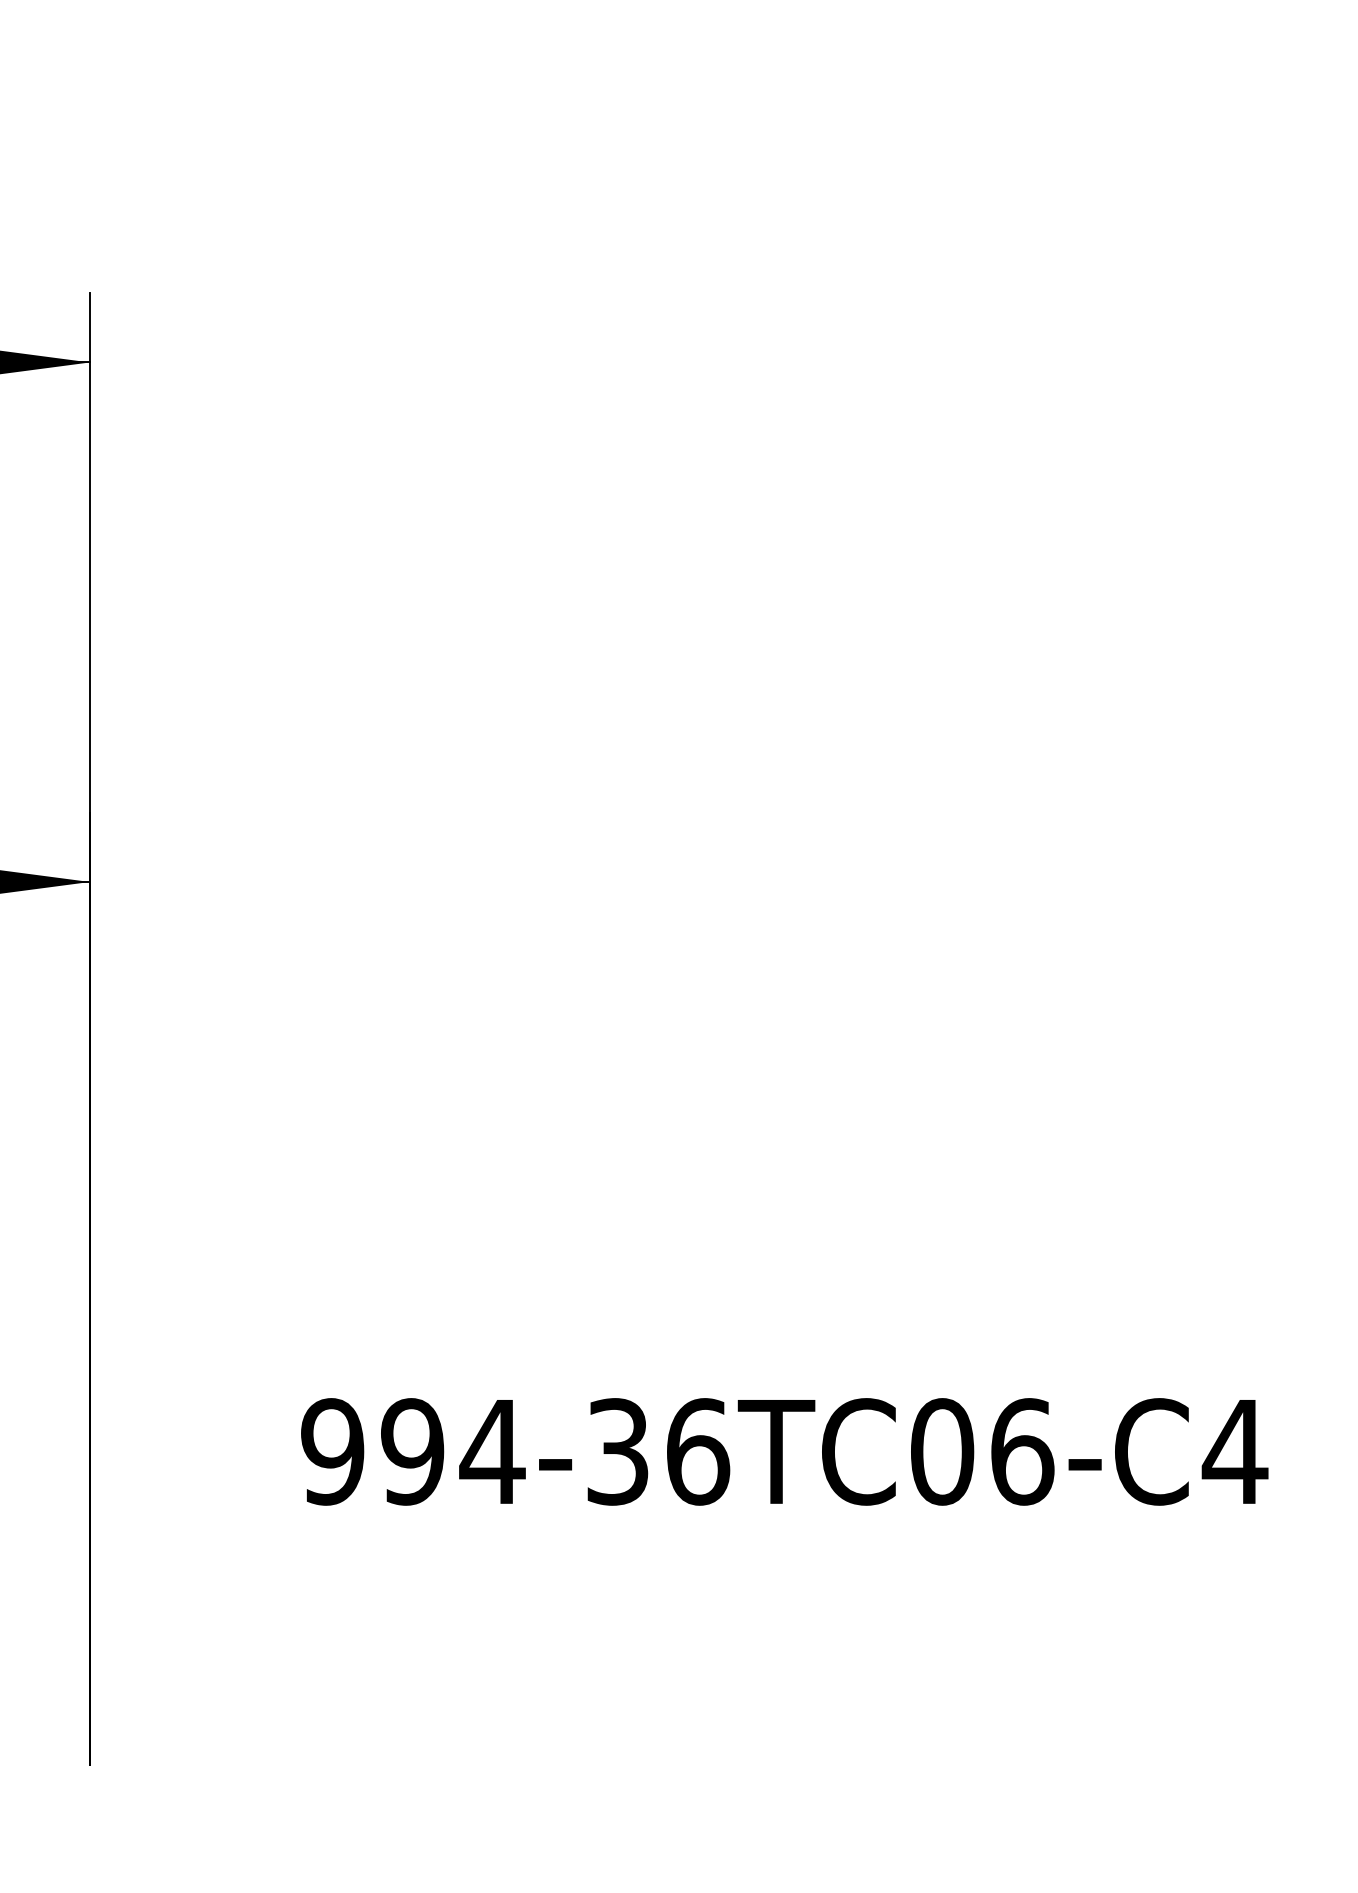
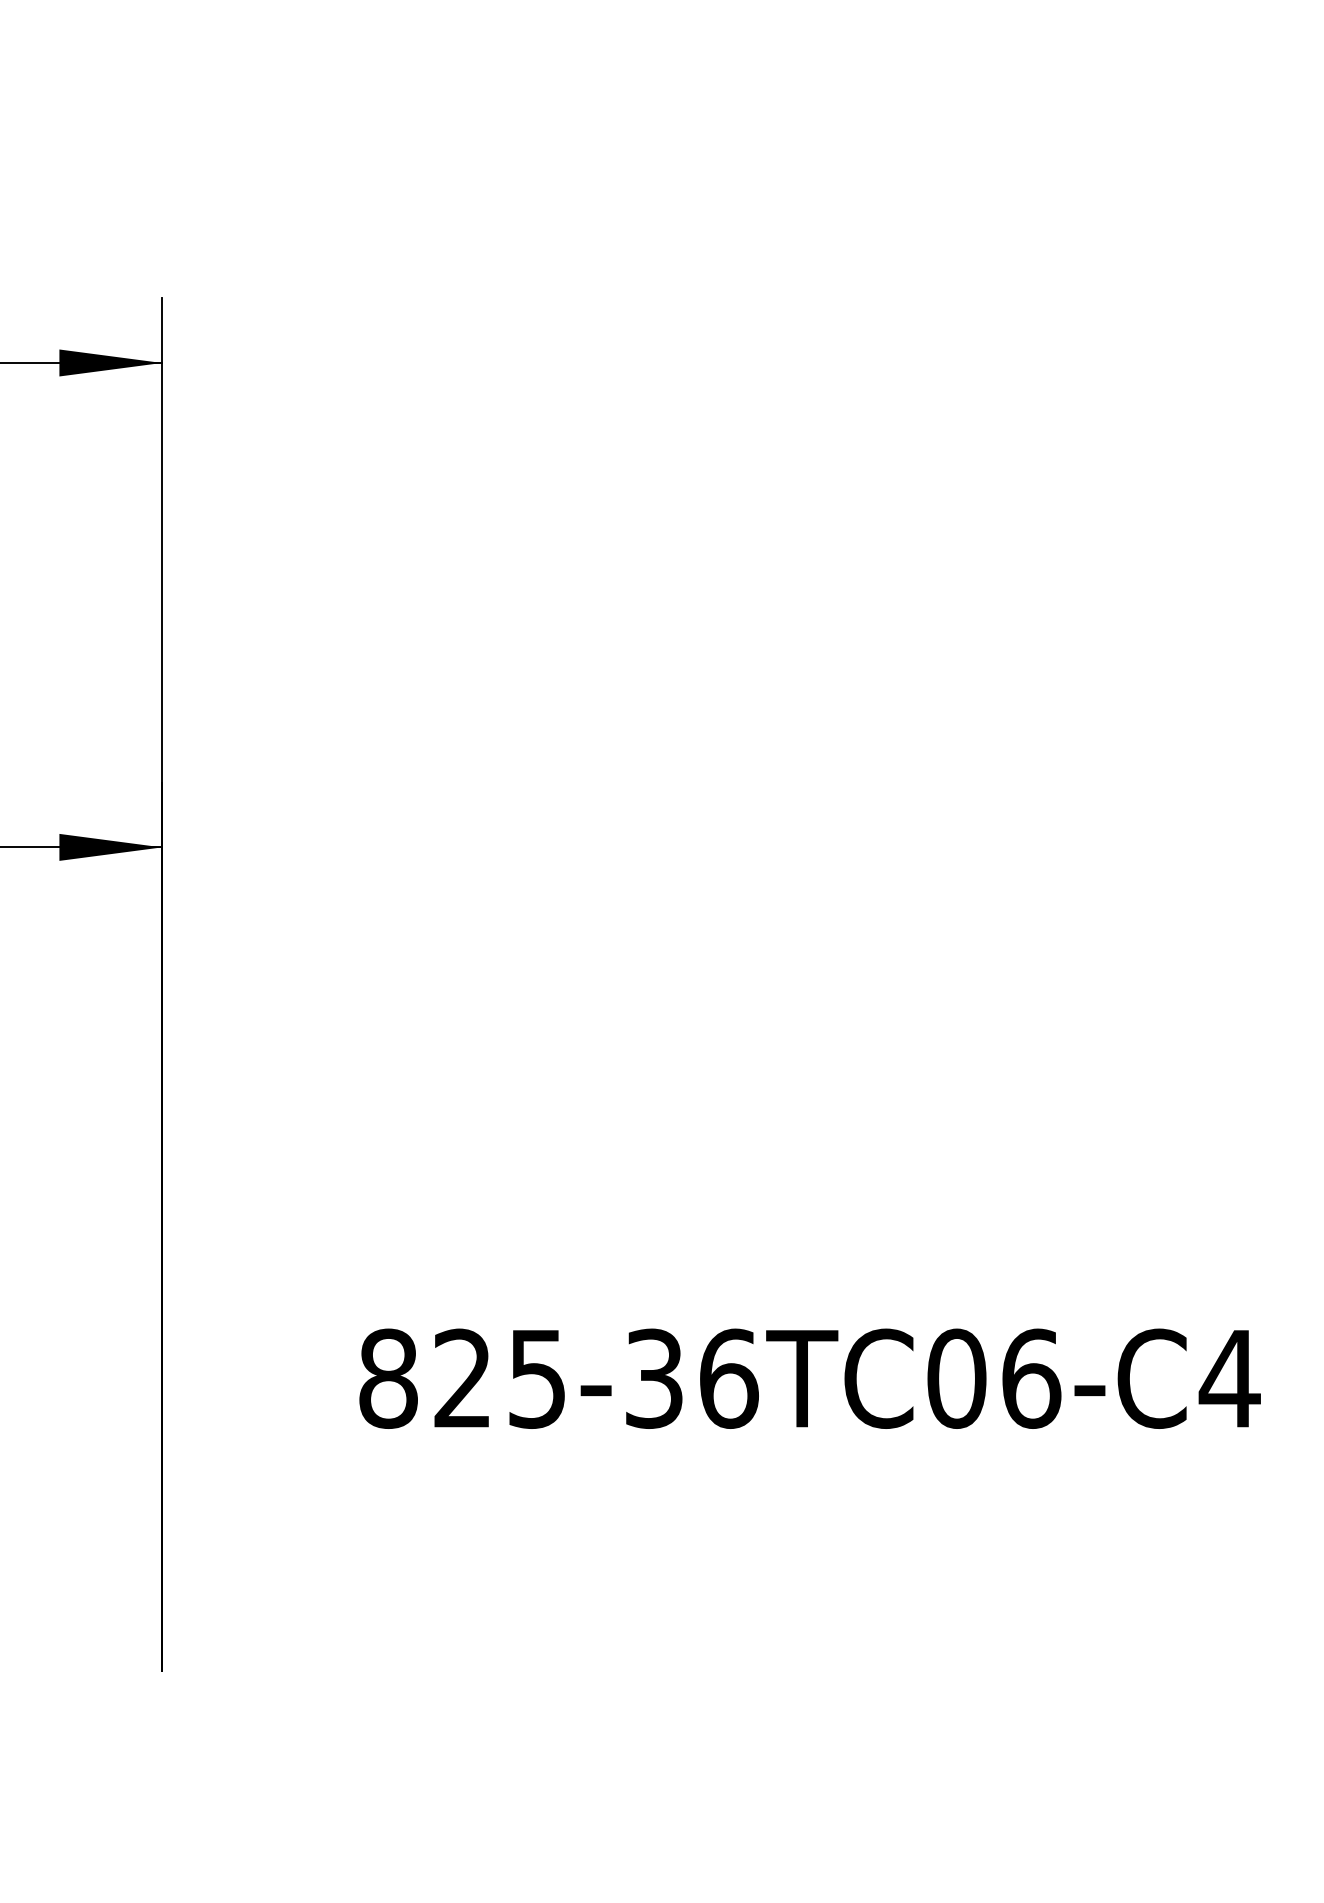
text: (413, 1451) -> (463, 1378), 994-36TC06-C4 -> 825-36TC06-C4

